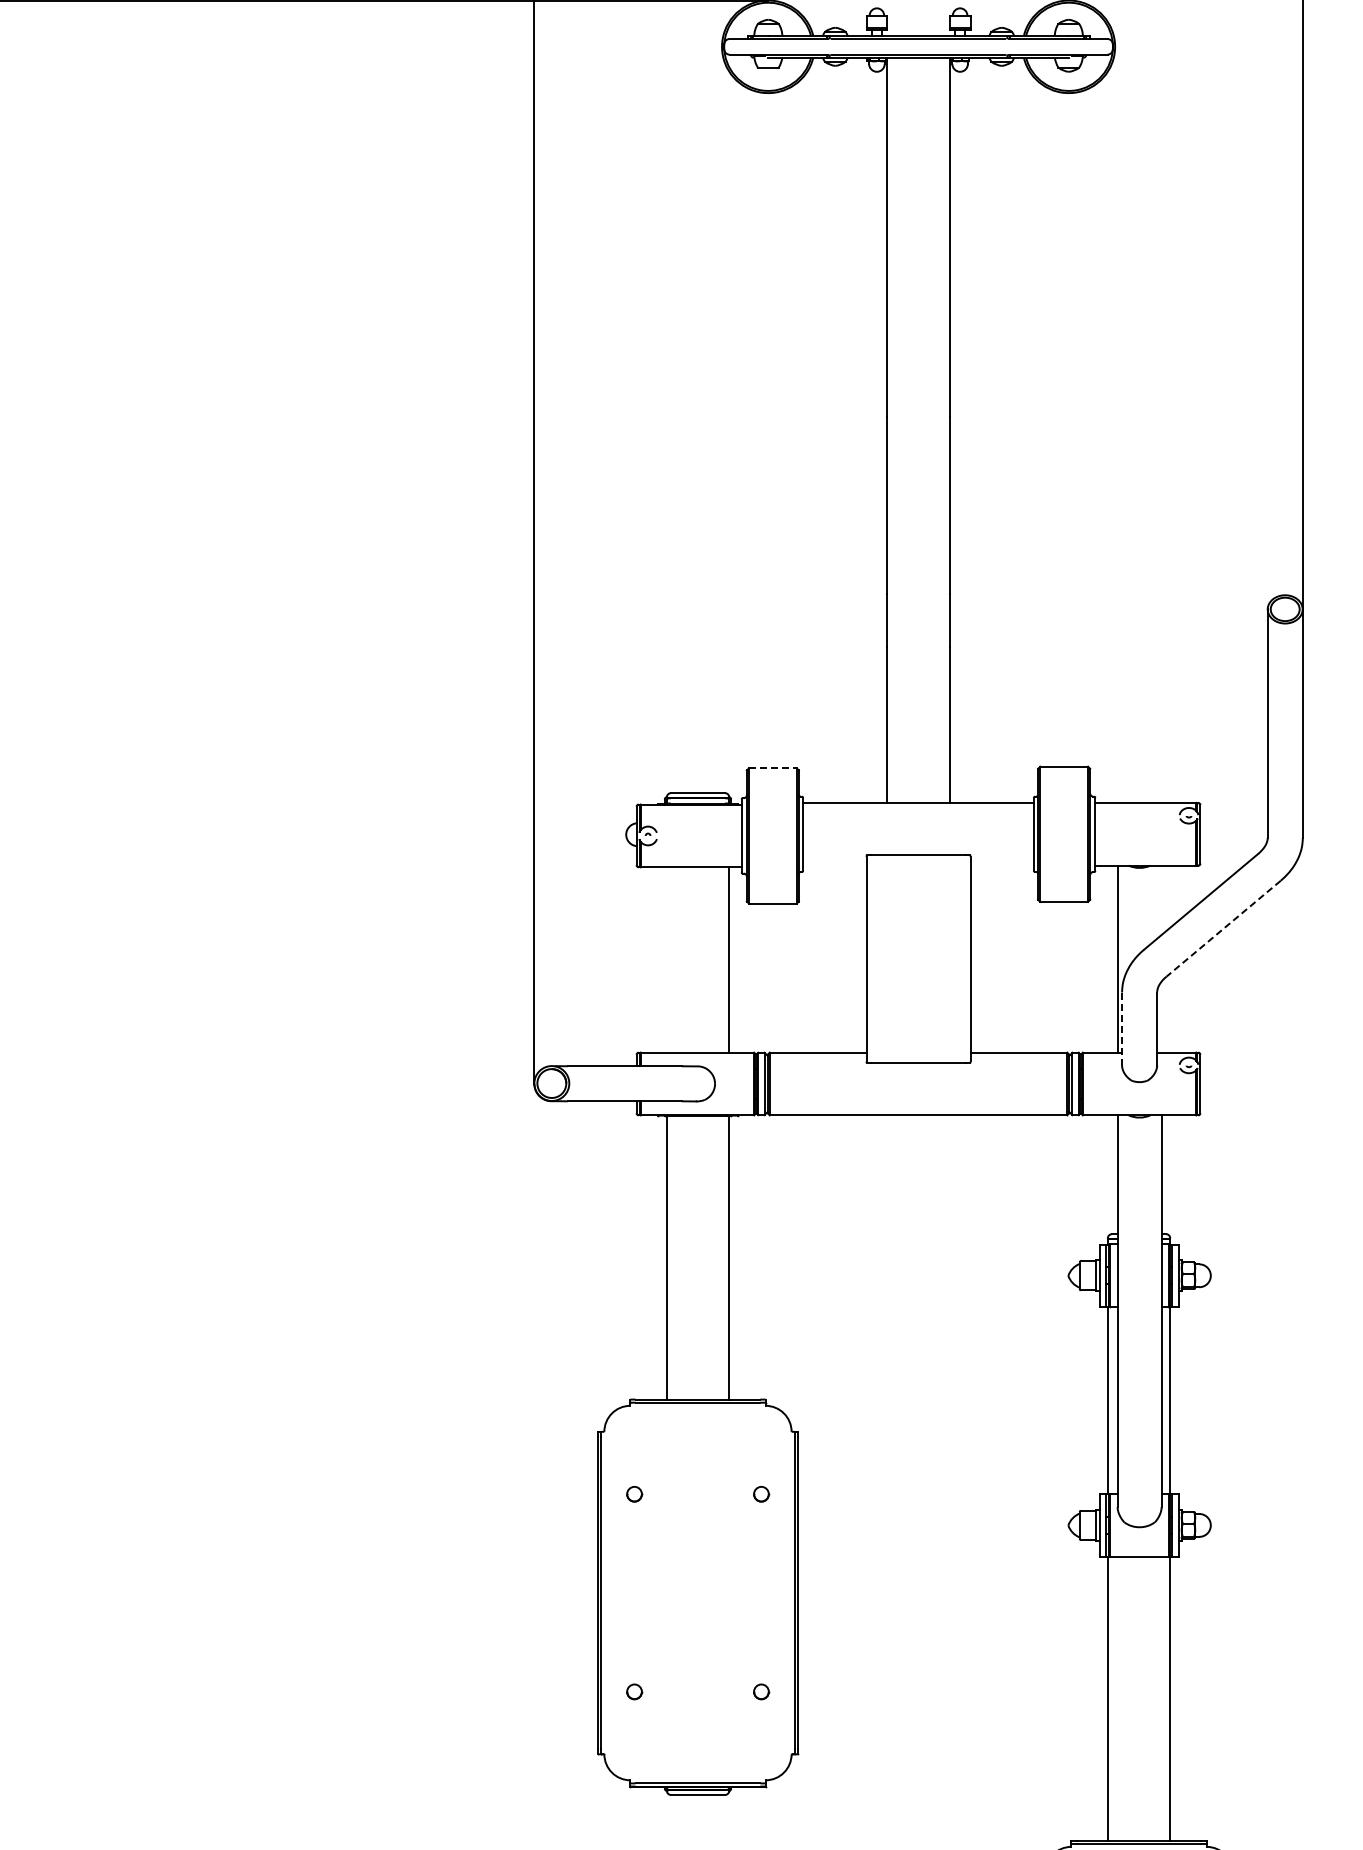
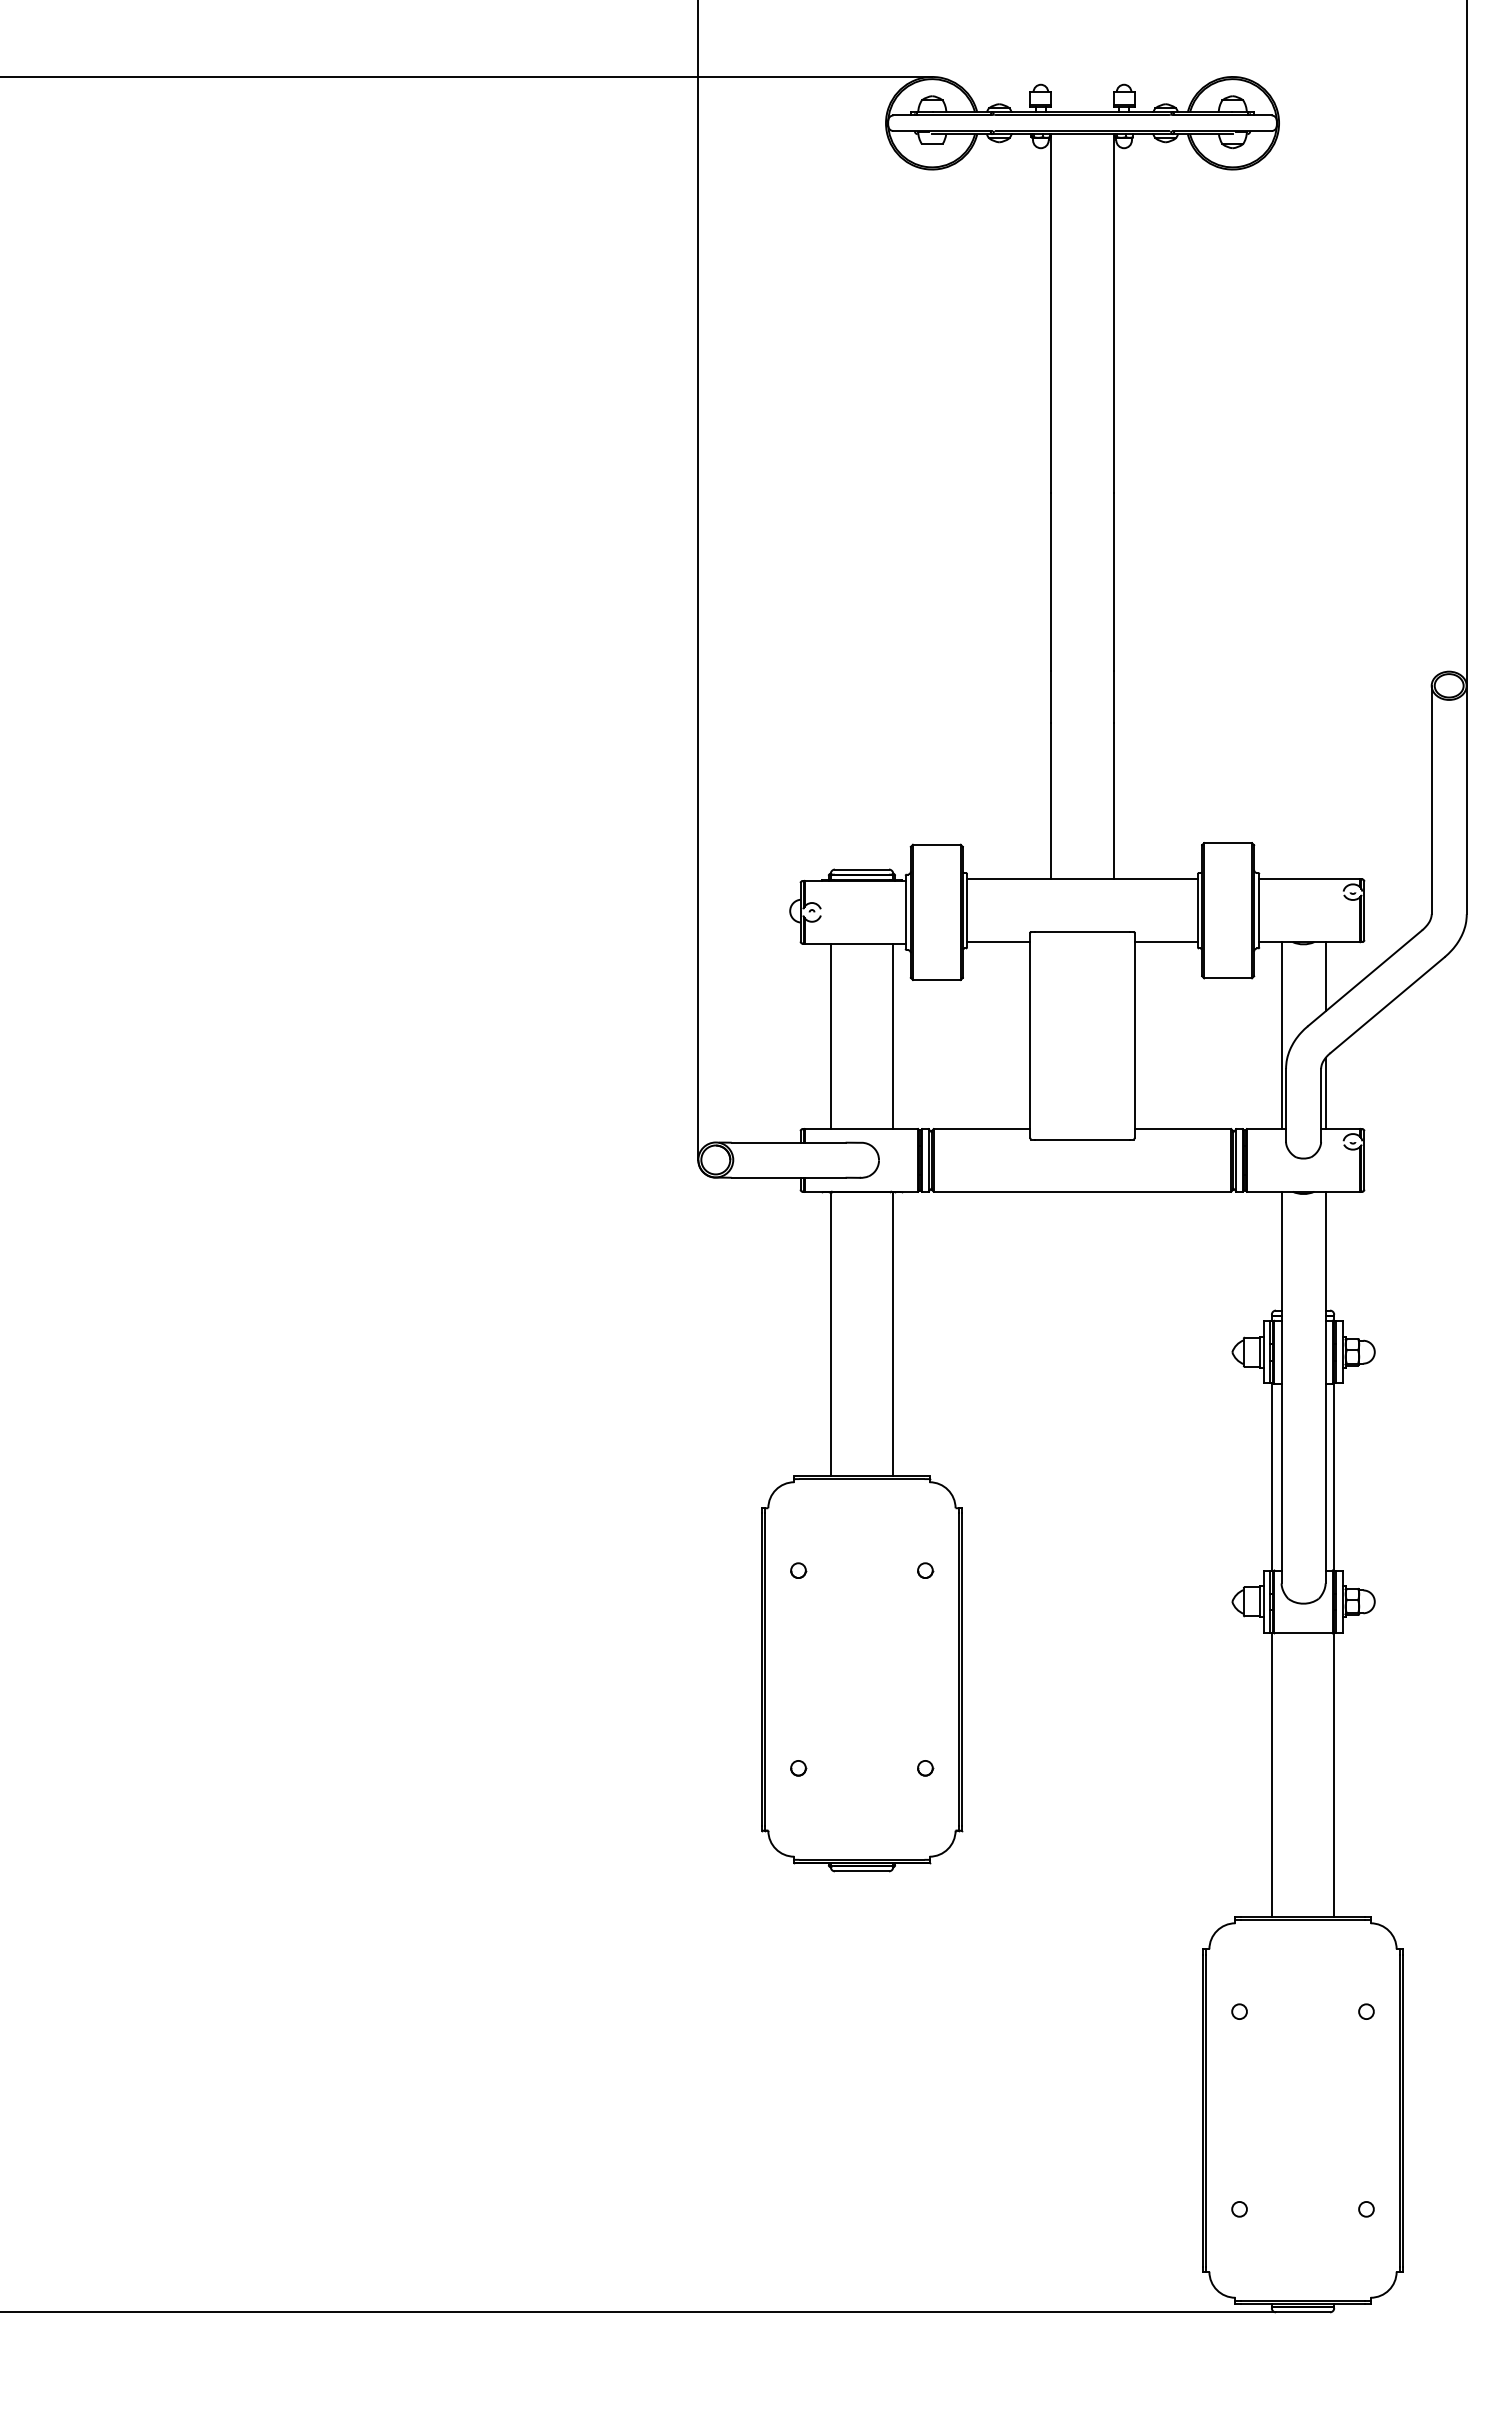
line: (772, 768) -> (936, 844), dashed -> solid
line: (834, 866) -> (998, 942), added
line: (1001, 866) -> (1165, 942), added
line: (1161, 900) -> (1325, 976), added
line: (1223, 929) -> (1387, 1005), dashed -> solid
line: (666, 960) -> (830, 1036), added
line: (1161, 1017) -> (1325, 1093), added
line: (1122, 1029) -> (1286, 1105), dashed -> solid

